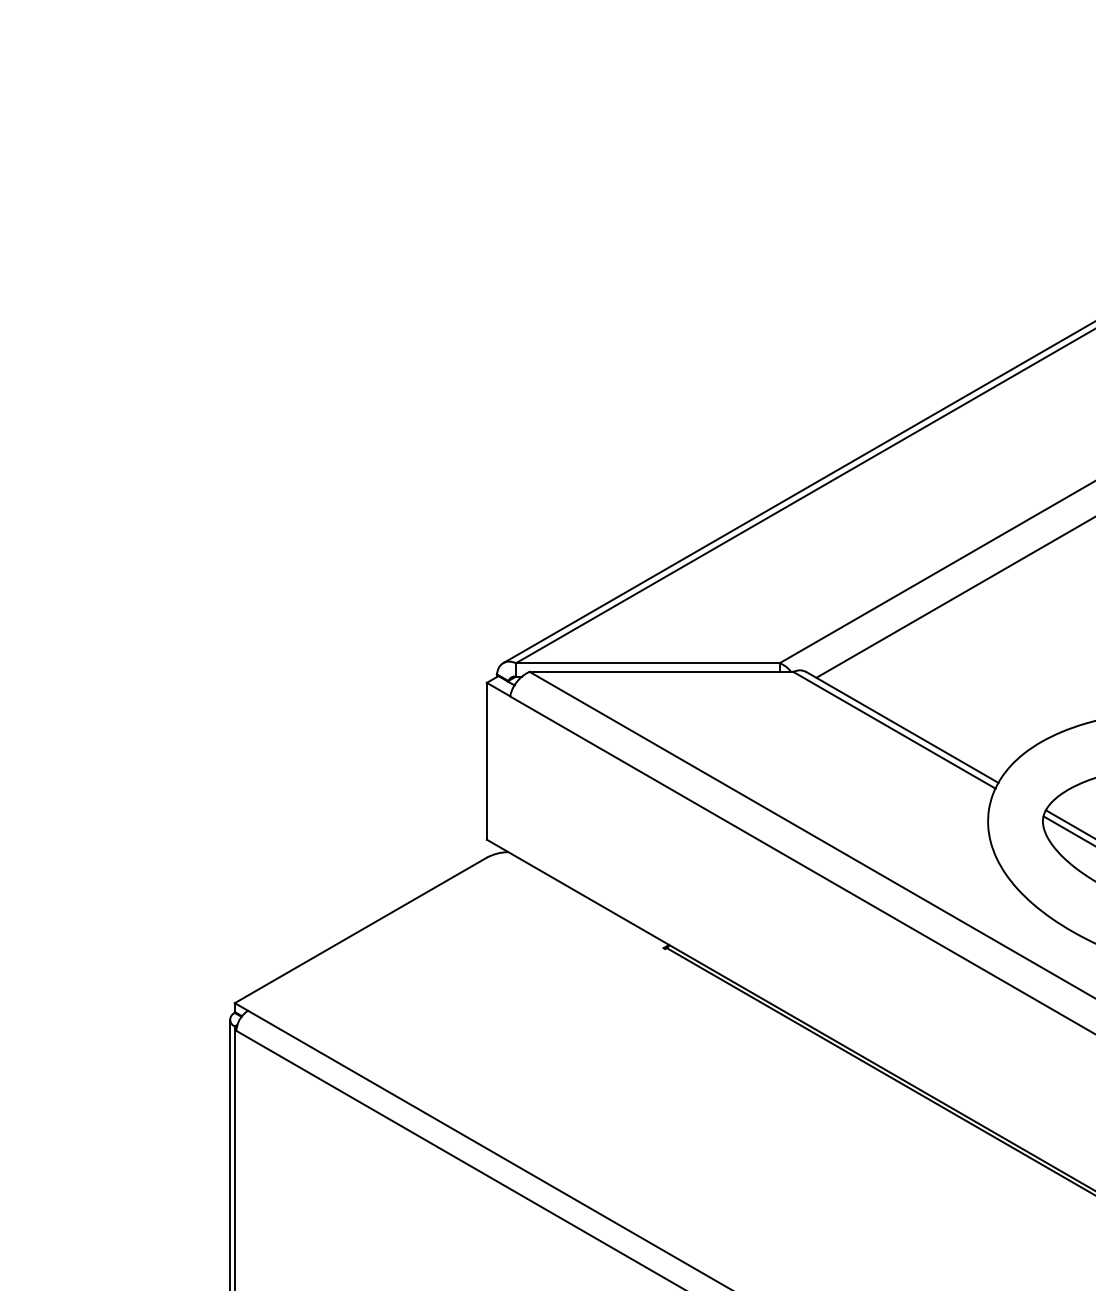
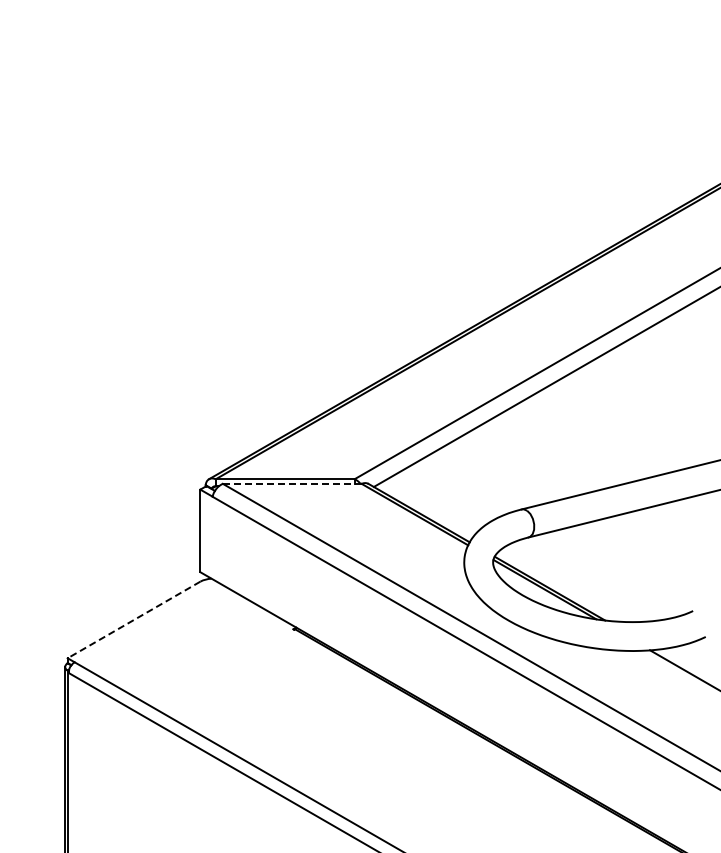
line: (659, 671) -> (291, 483), solid -> dashed
line: (361, 929) -> (134, 619), solid -> dashed

